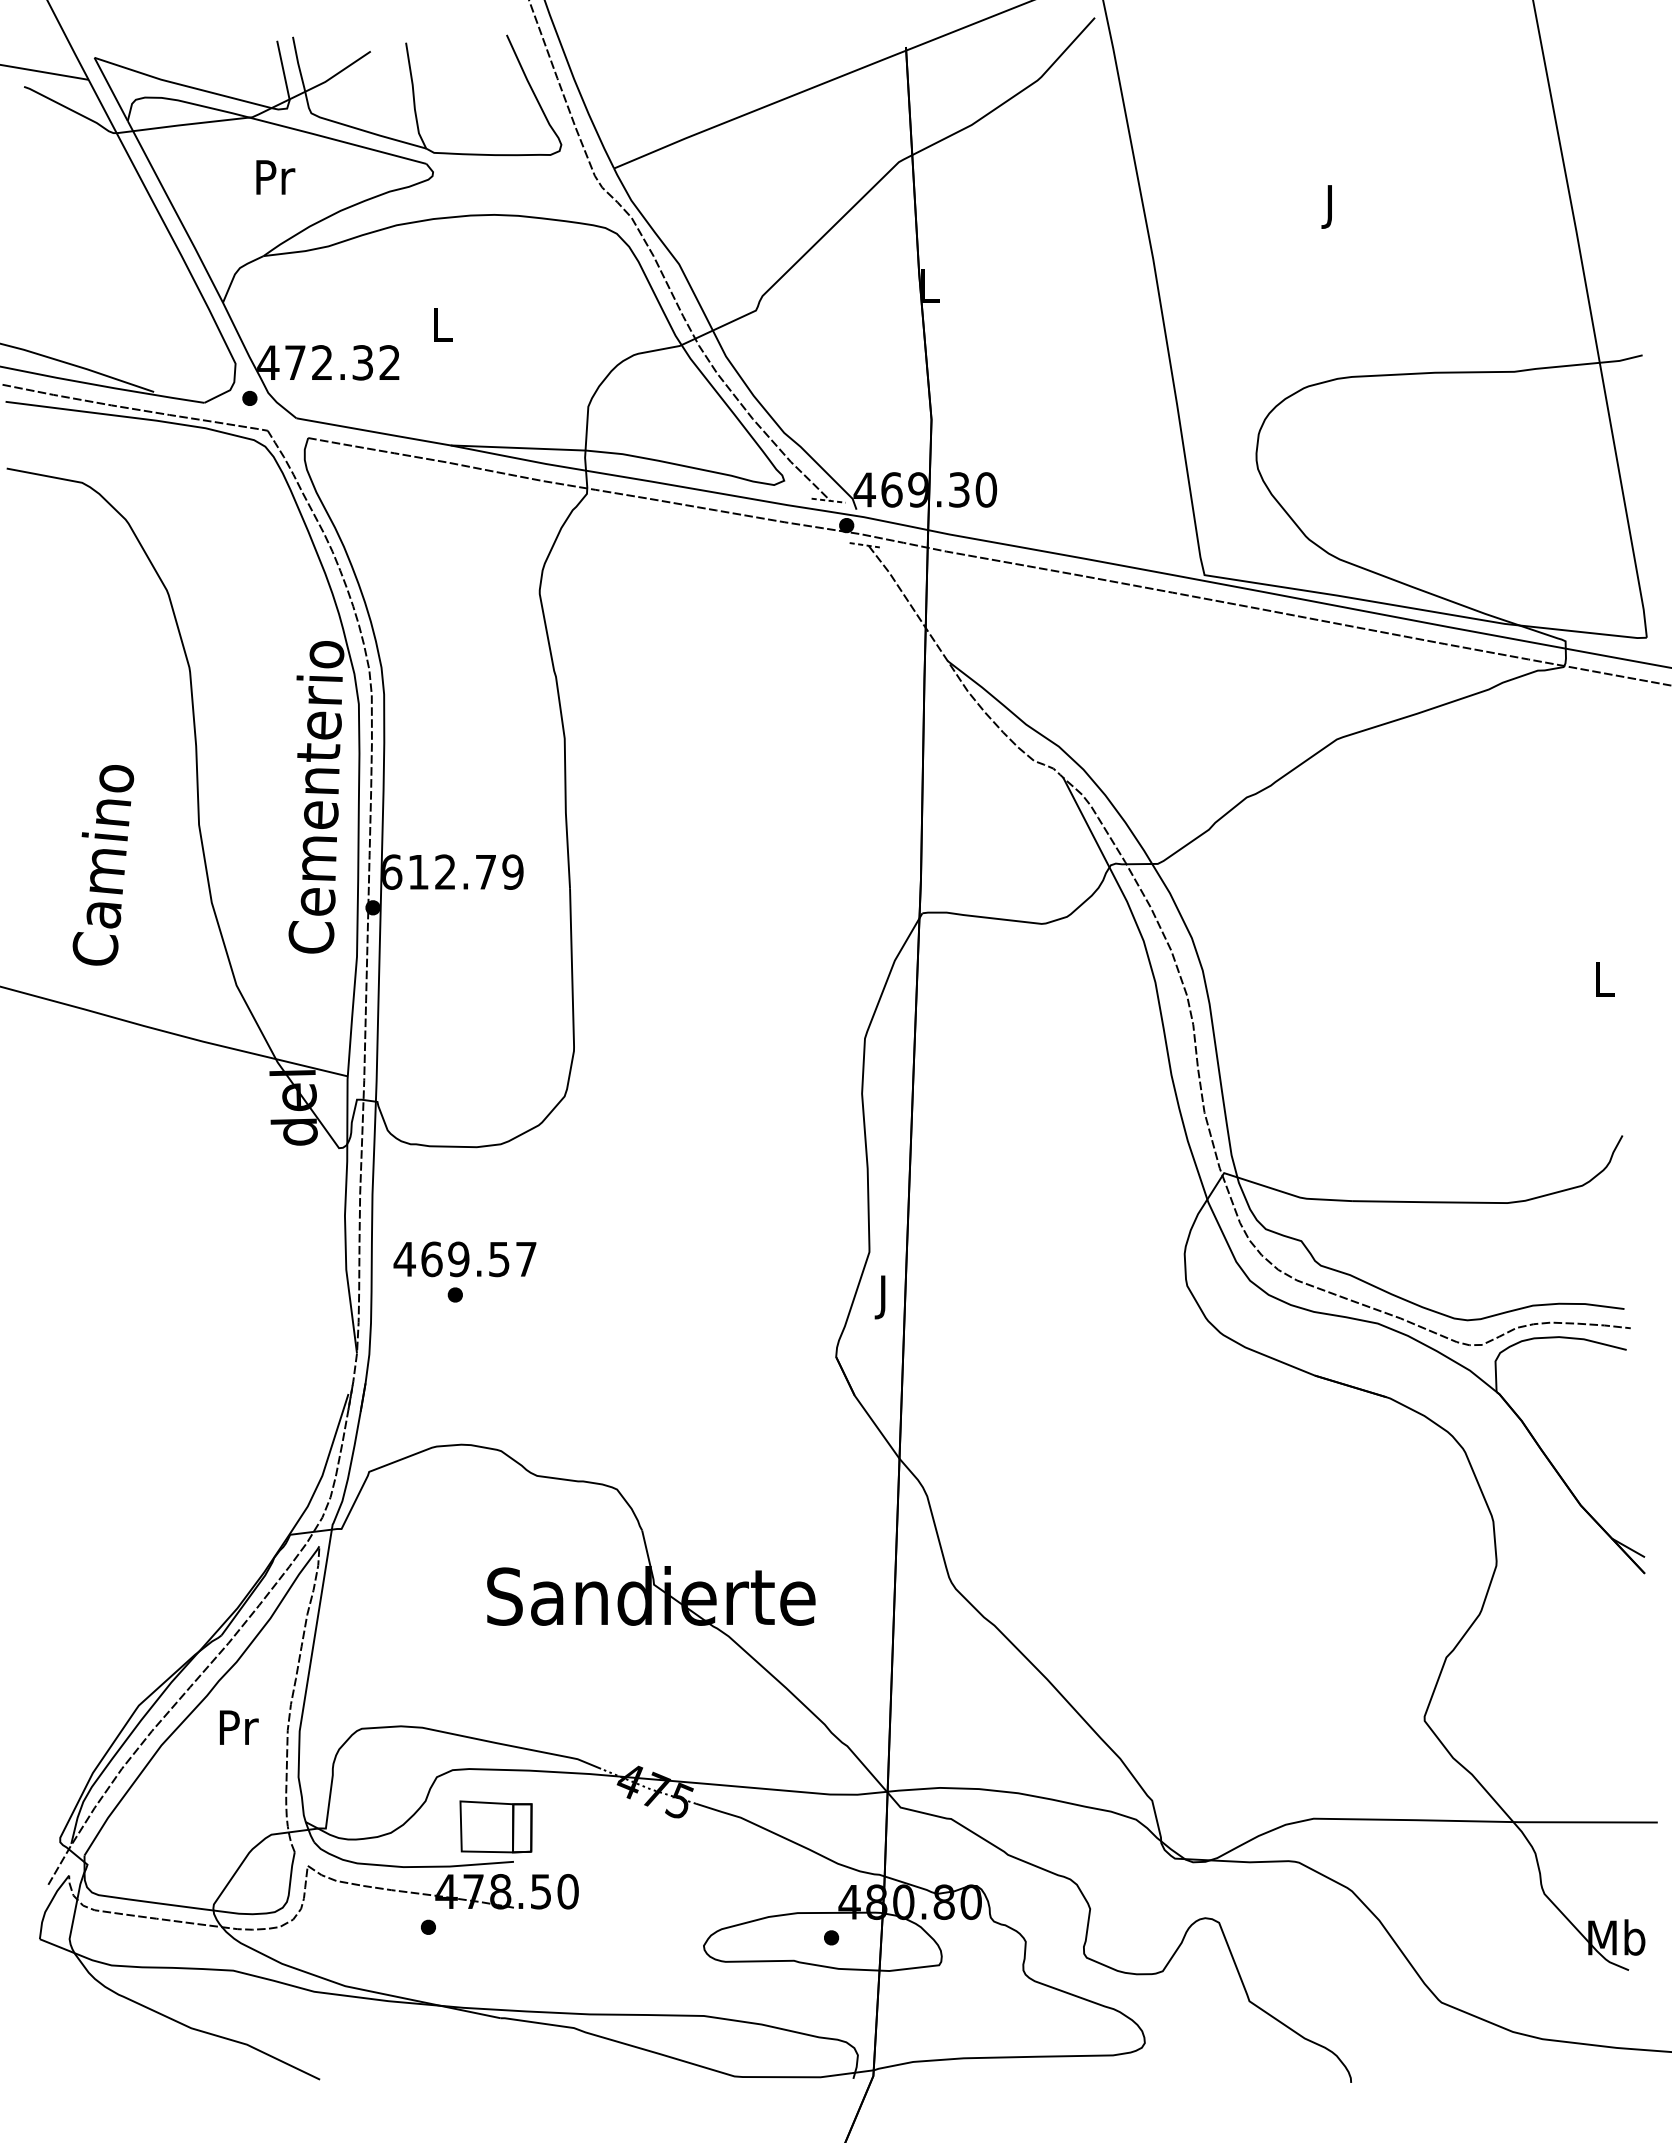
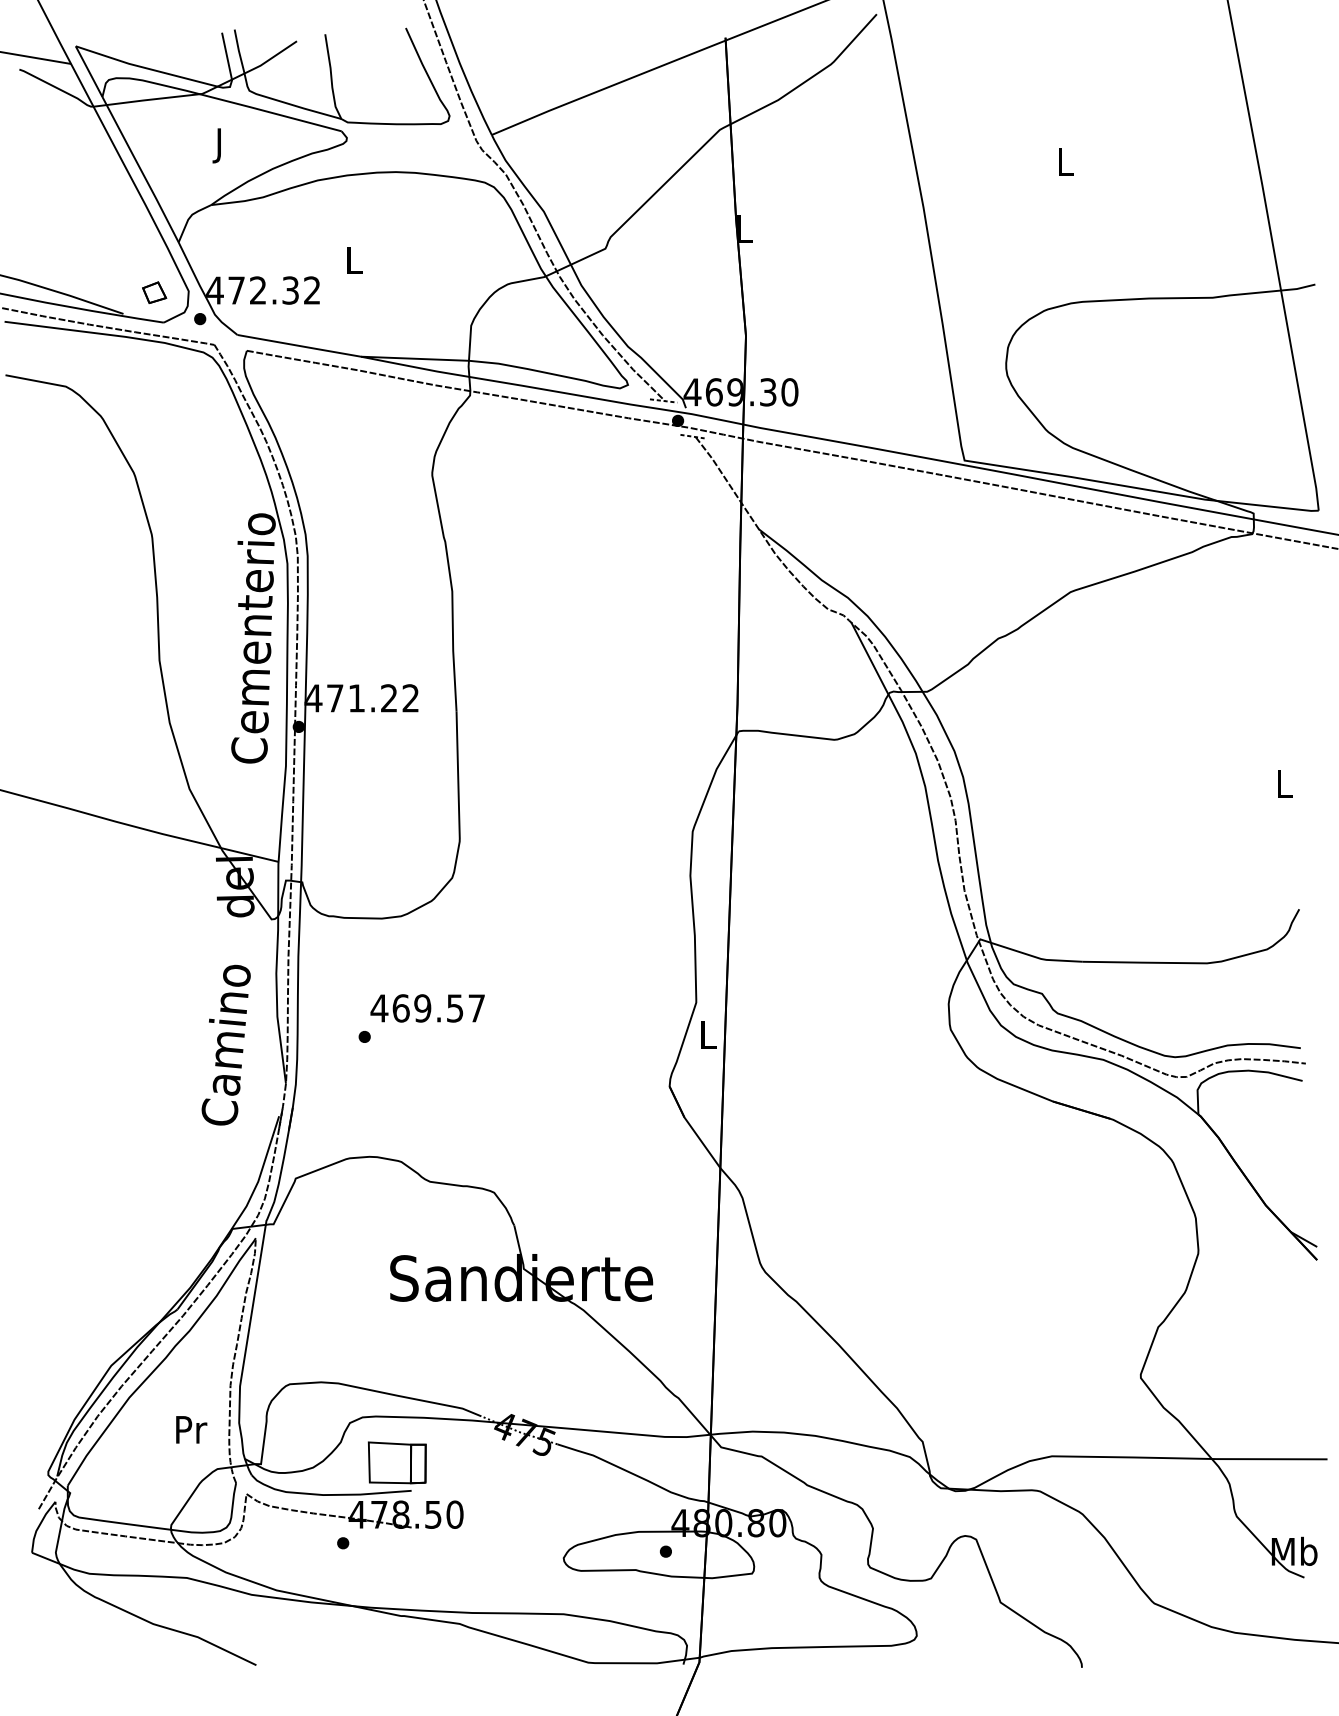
text: (275, 182) -> (220, 146), Pr -> J
text: (1331, 206) -> (1066, 165), J -> L
part: (192, 365) -> (154, 292), added
text: (103, 865) -> (226, 1045), moved
text: (451, 871) -> (361, 697), 612.79 -> 471.22
text: (464, 1259) -> (427, 1008), moved
text: (884, 1297) -> (708, 1038), J -> L
text: (239, 1727) -> (191, 1429), moved

